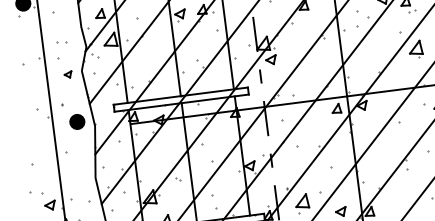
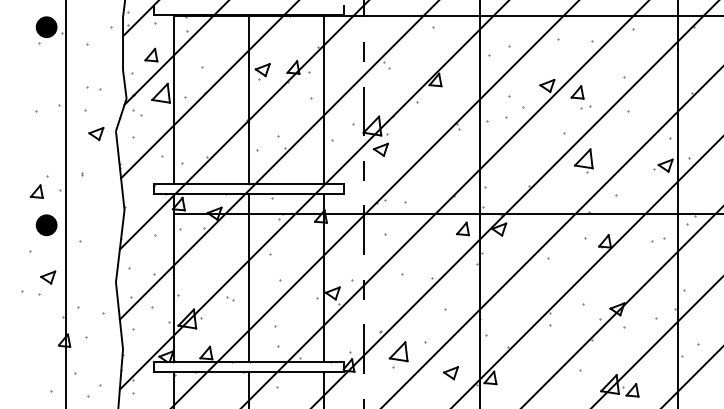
part: (68, 75) -> (96, 134), size x1.43
part: (31, 120) -> (36, 191), added
part: (77, 122) -> (46, 225), moved
part: (50, 205) -> (48, 277), moved

